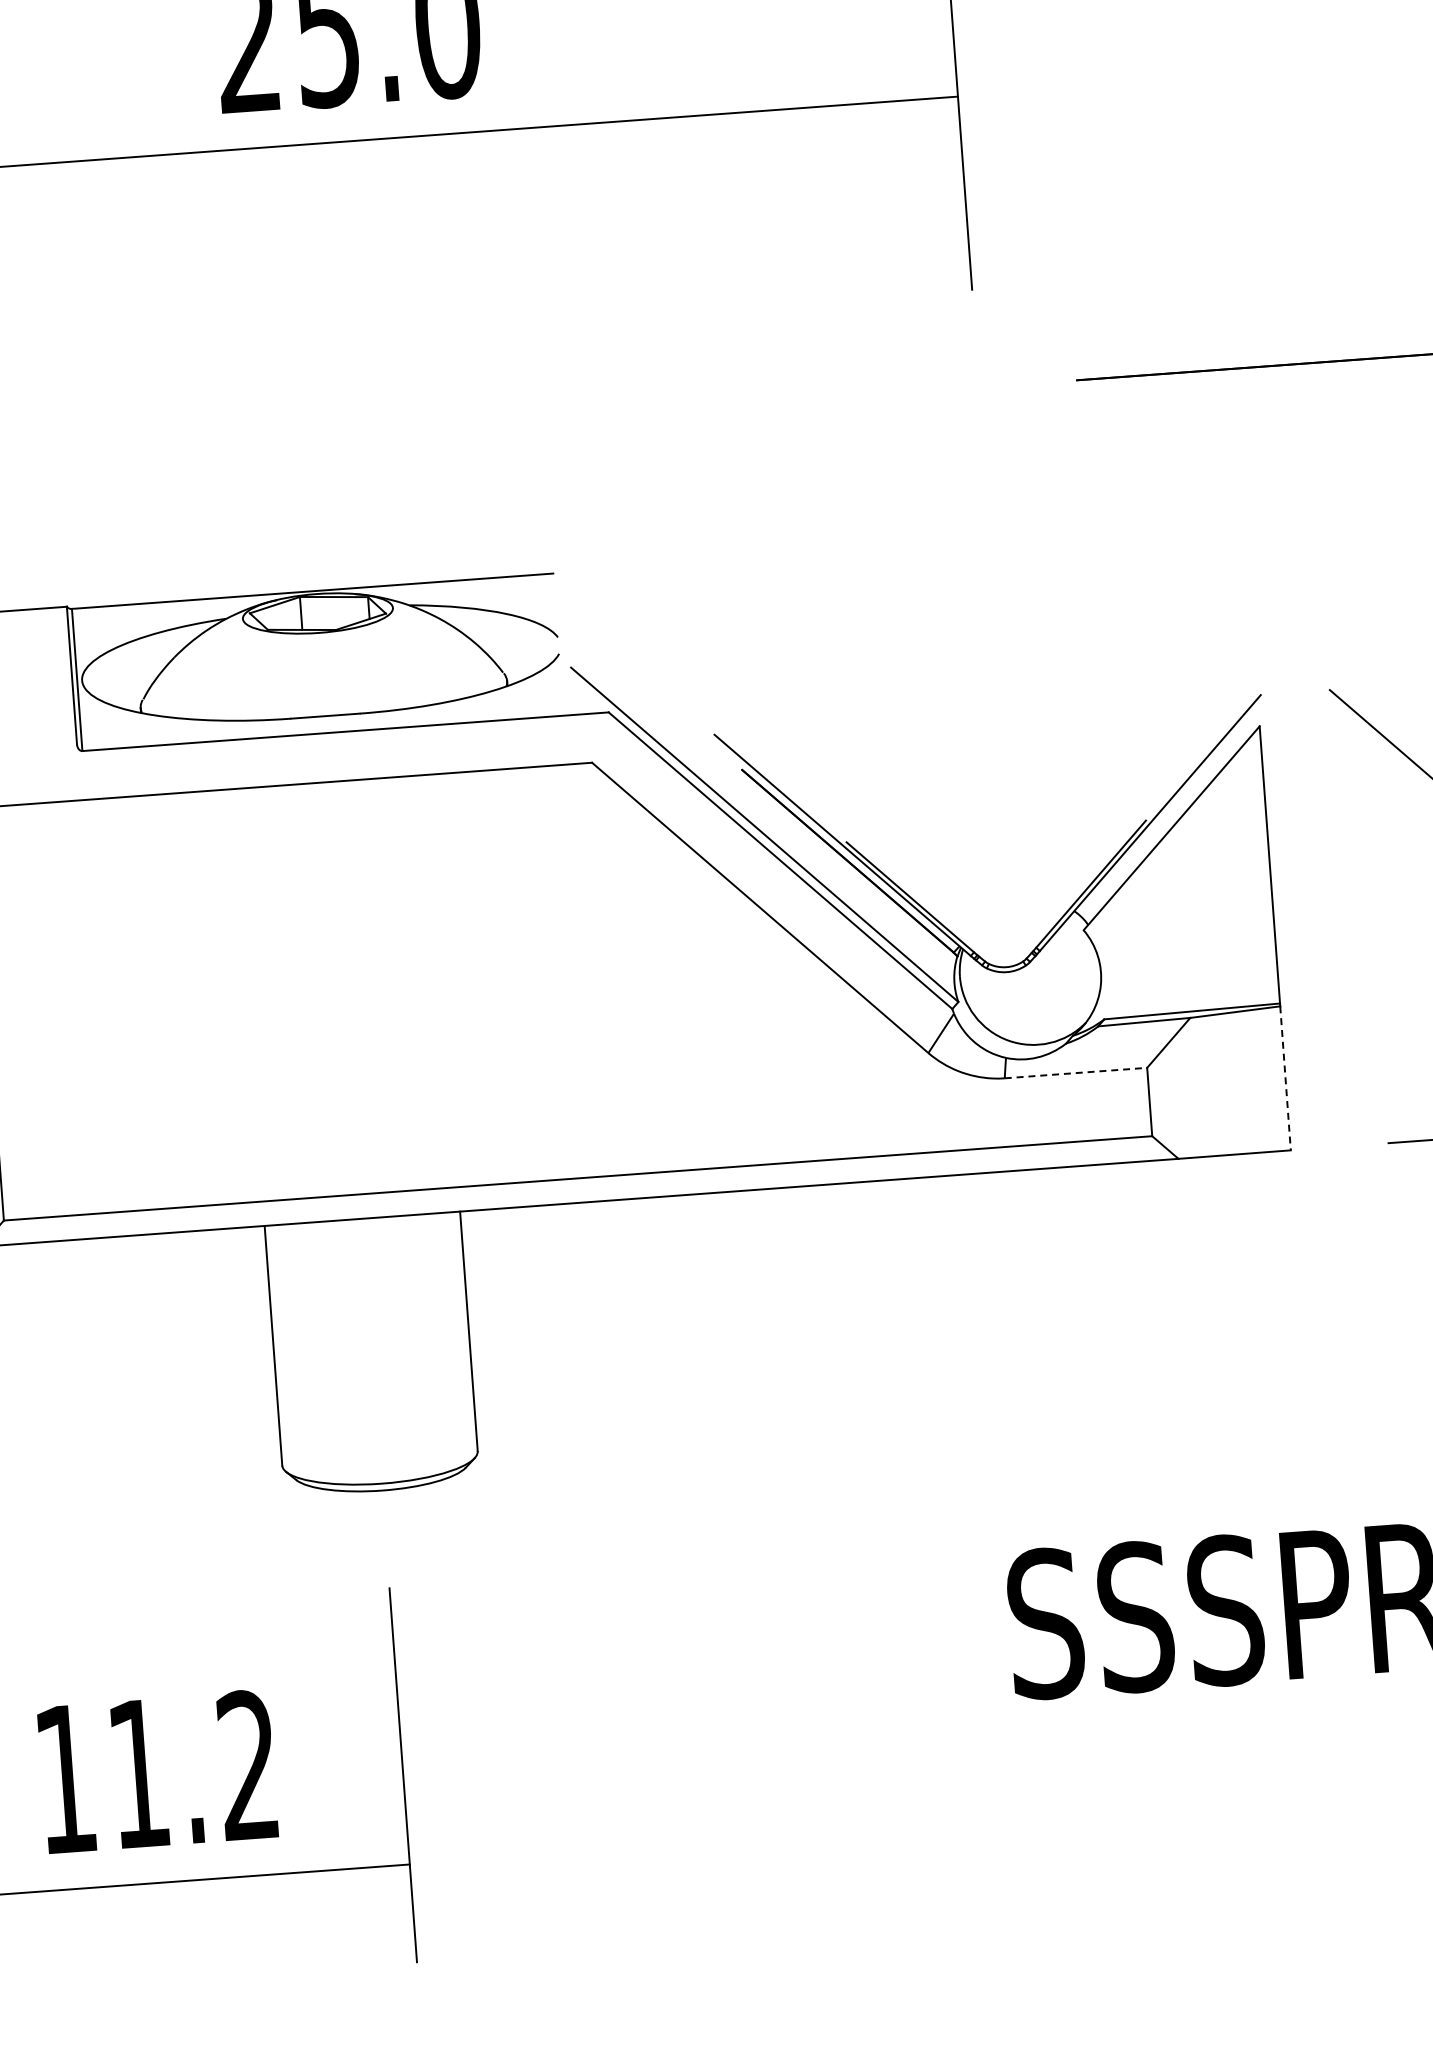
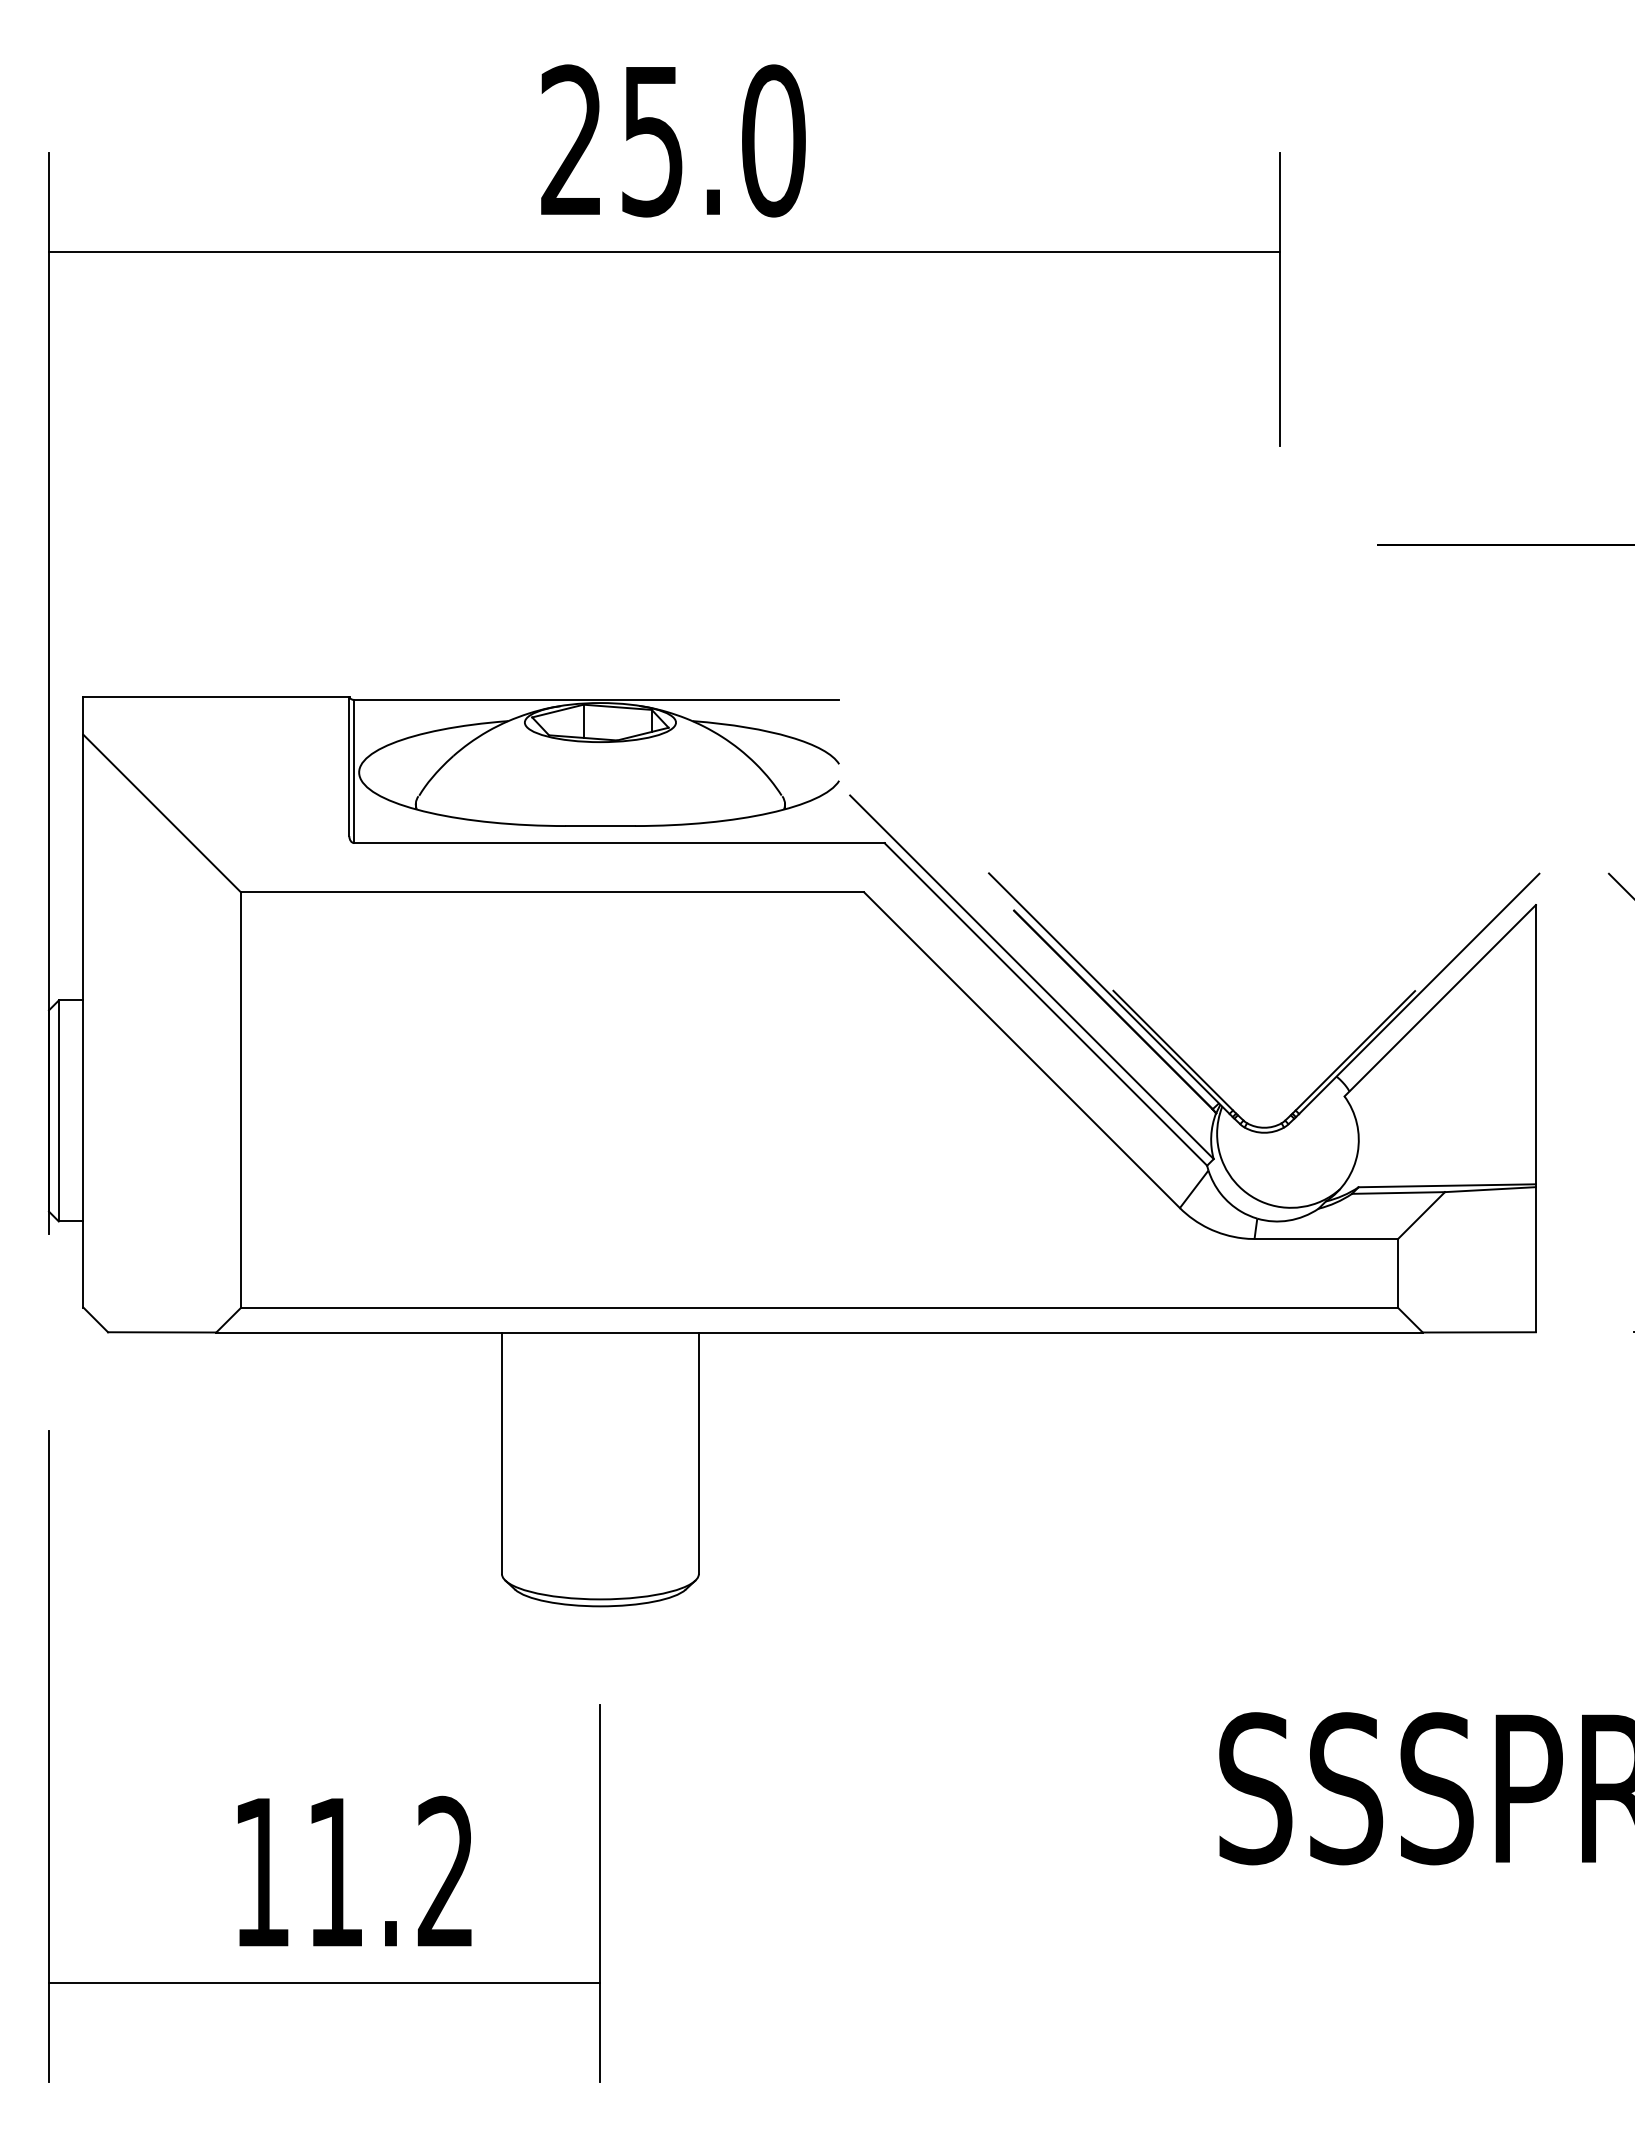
line: (1076, 1073) -> (1326, 1239), dashed -> solid
line: (1285, 1078) -> (1535, 1259), dashed -> solid

